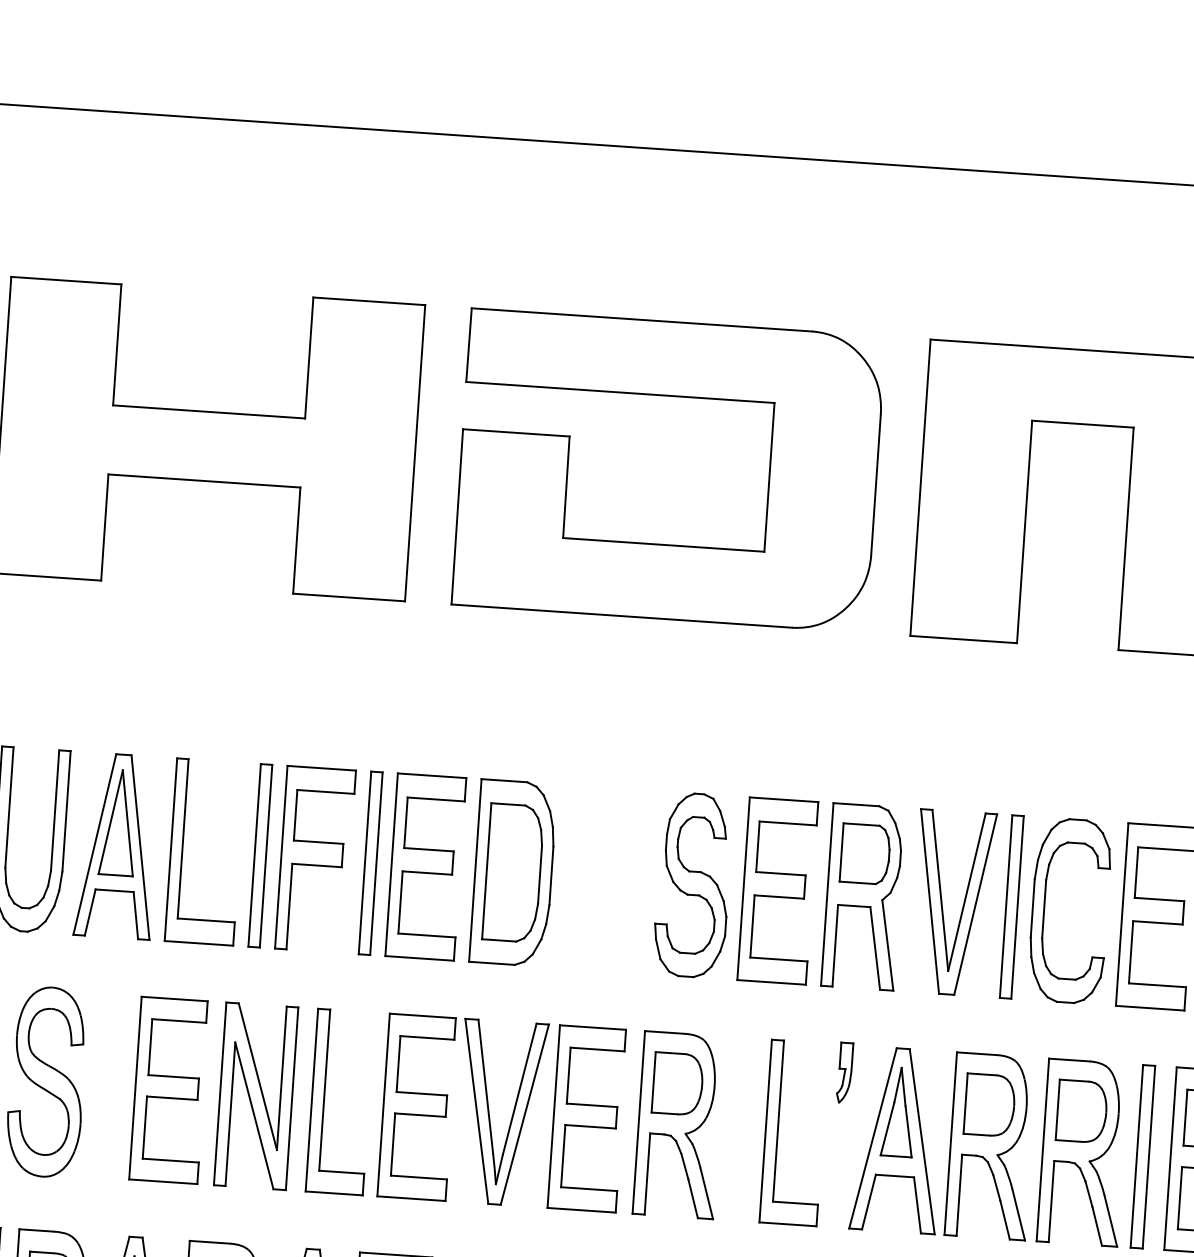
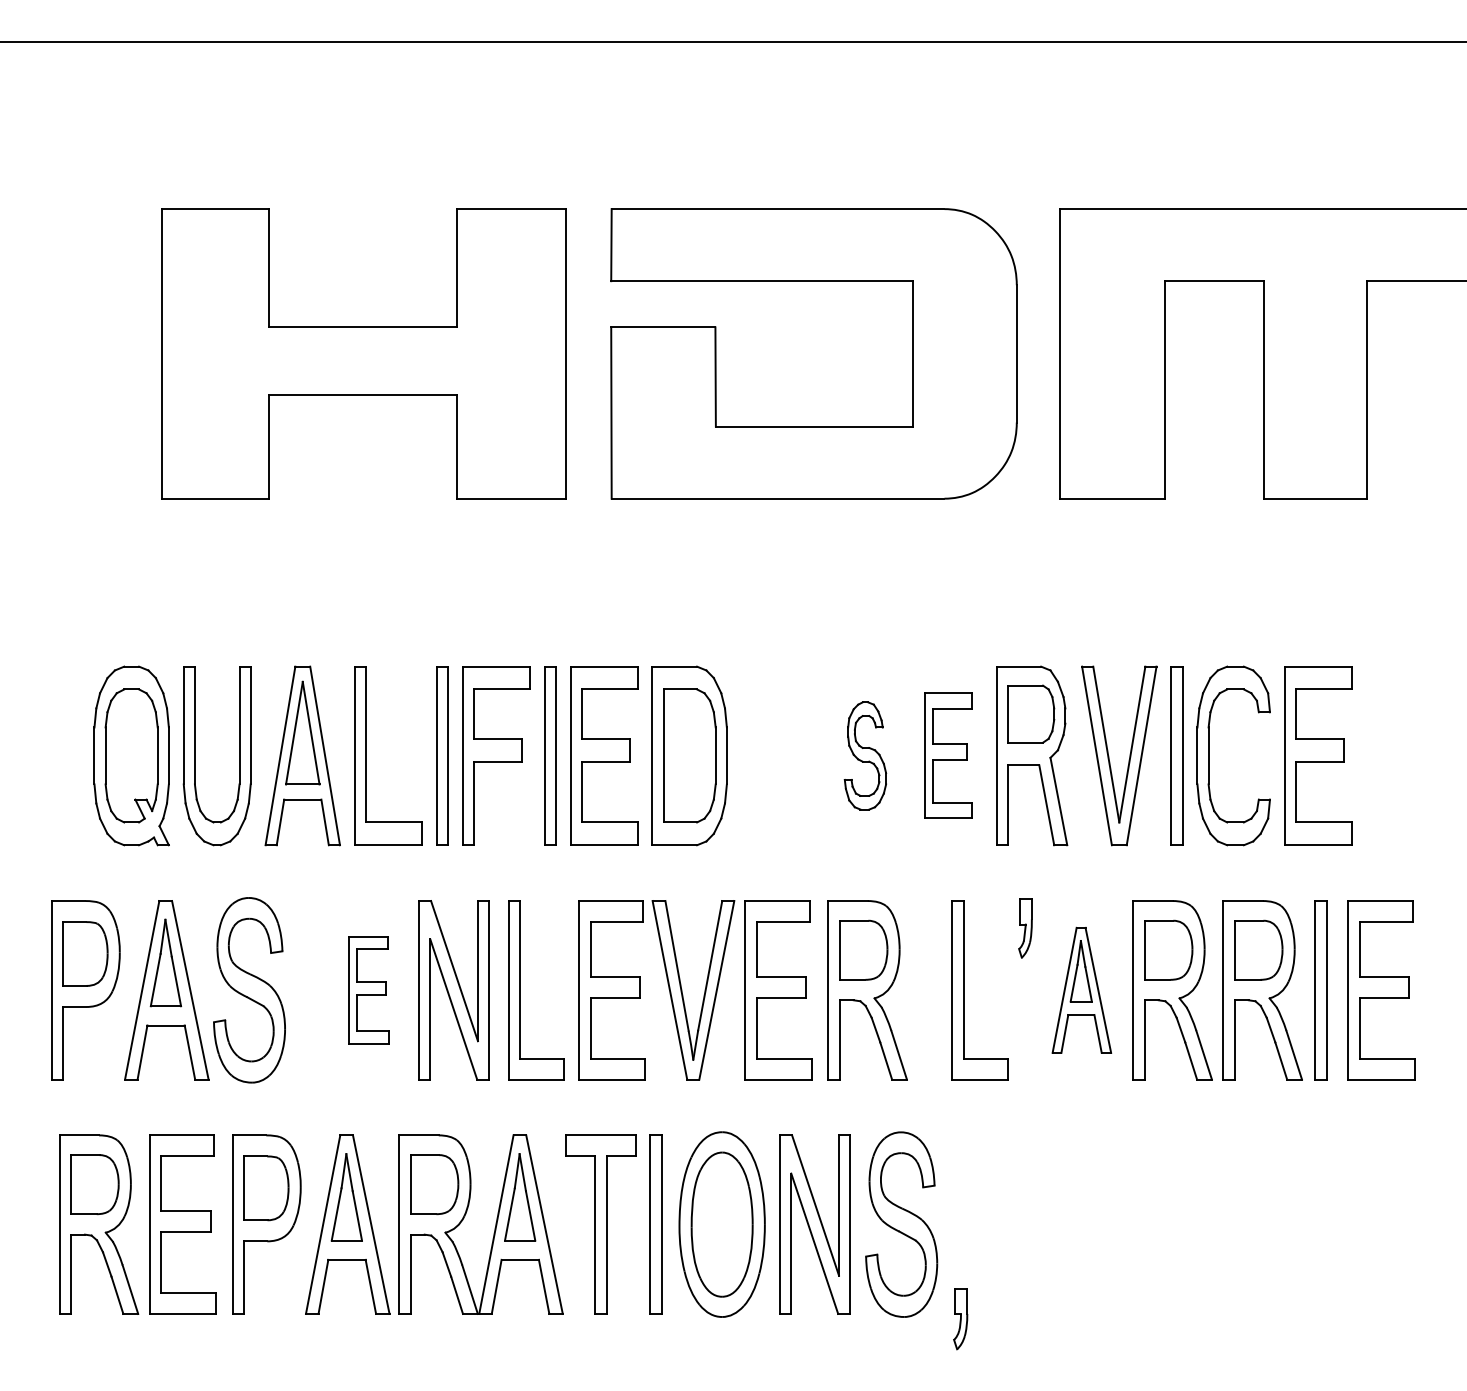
part: (693, 884) -> (865, 755), size x0.6
part: (778, 890) -> (948, 755), size x0.7
part: (169, 1090) -> (369, 990), size x0.6
part: (897, 1140) -> (1081, 990), size x0.7

